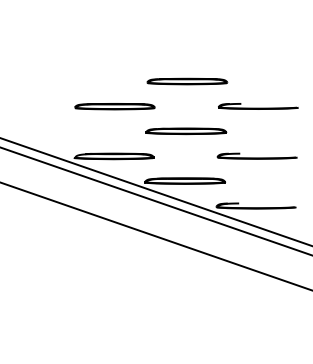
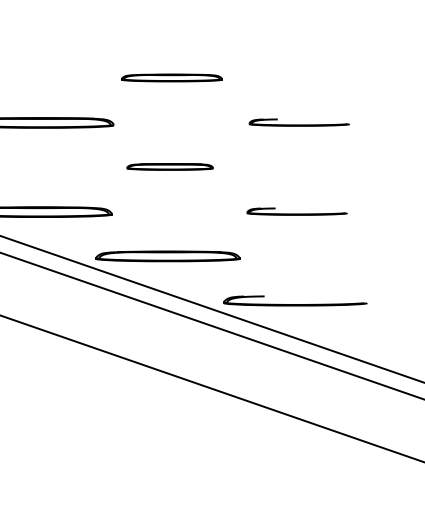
part: (187, 81) -> (172, 77), size x0.7
part: (258, 106) -> (299, 122), size x0.7
part: (186, 130) -> (170, 165), size x0.6
part: (256, 155) -> (295, 210), size x0.7

